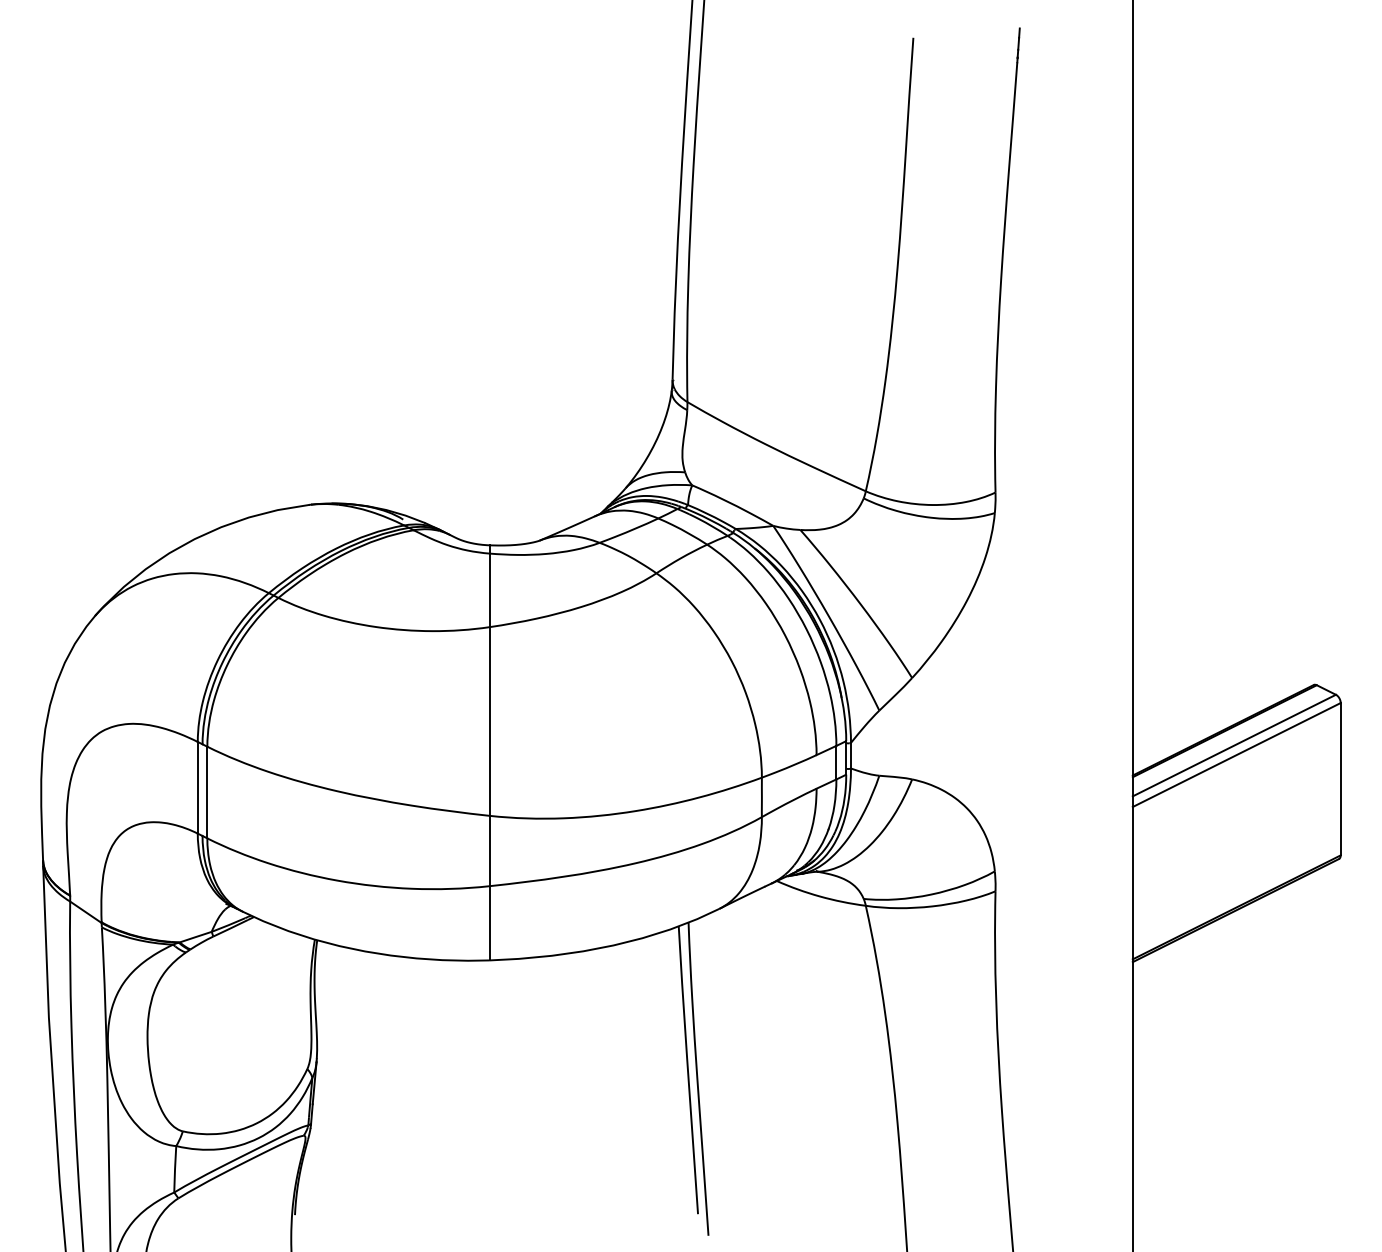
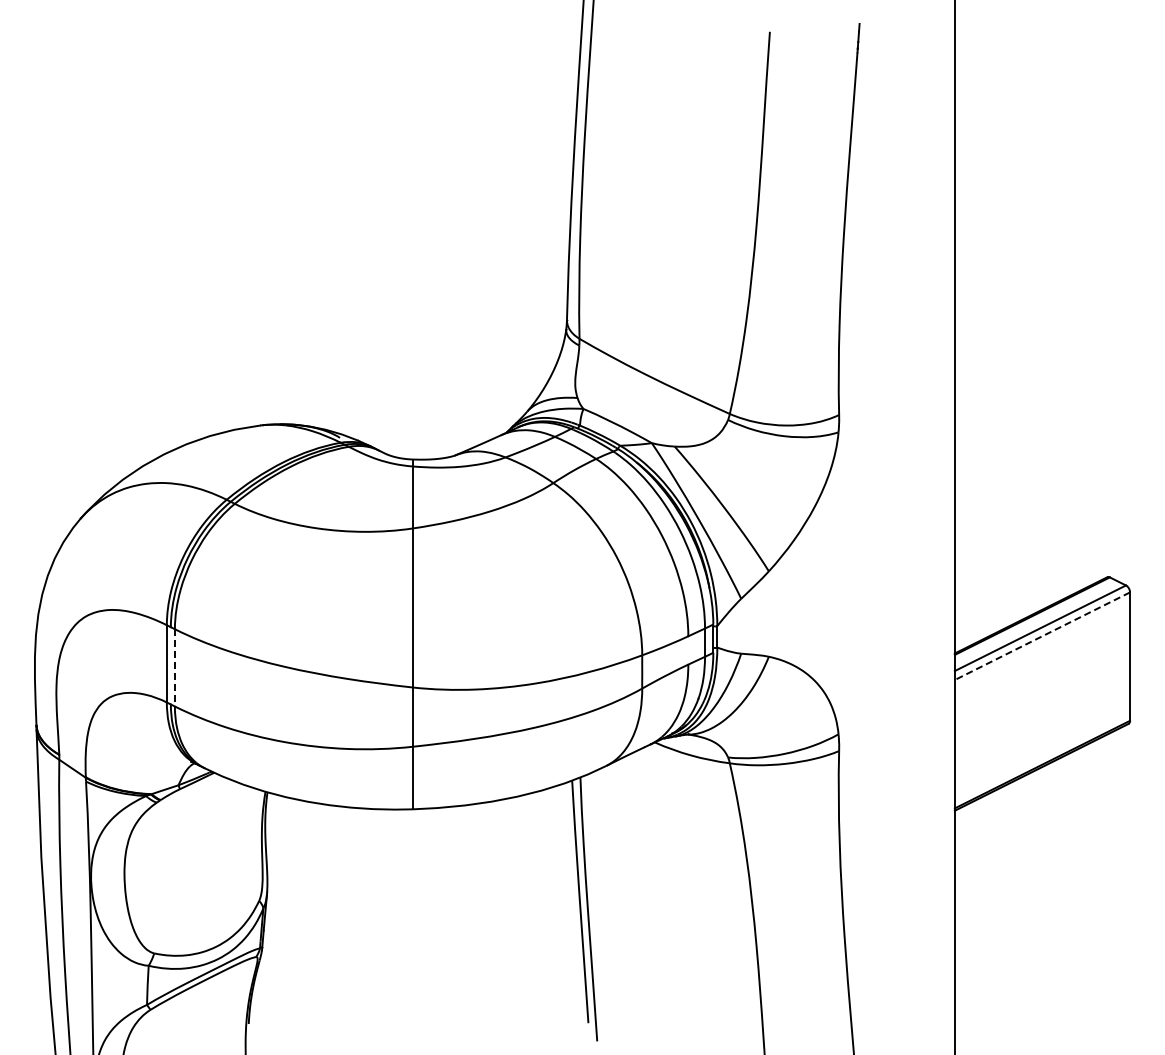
line: (1236, 755) -> (1042, 636), solid -> dashed
line: (206, 792) -> (174, 667), solid -> dashed

